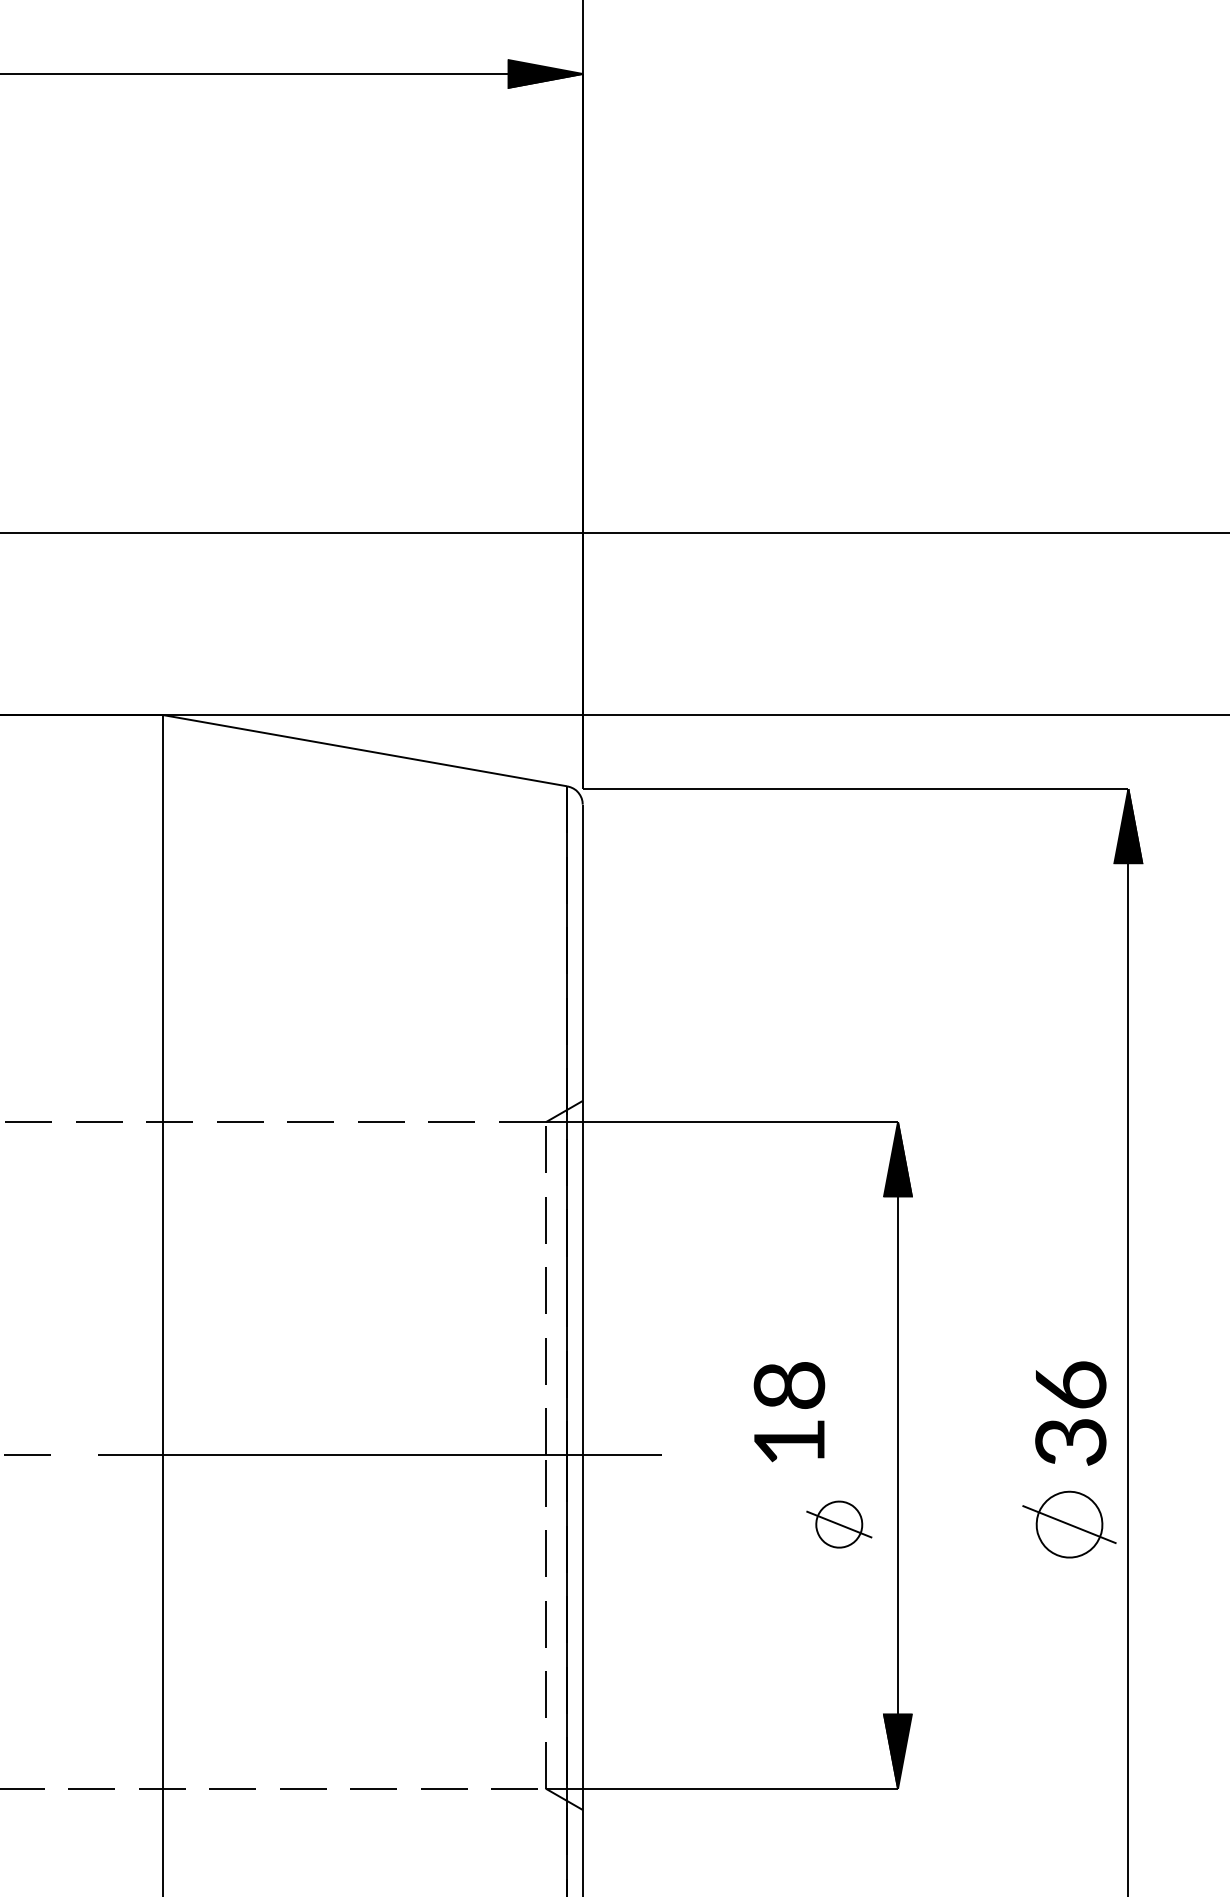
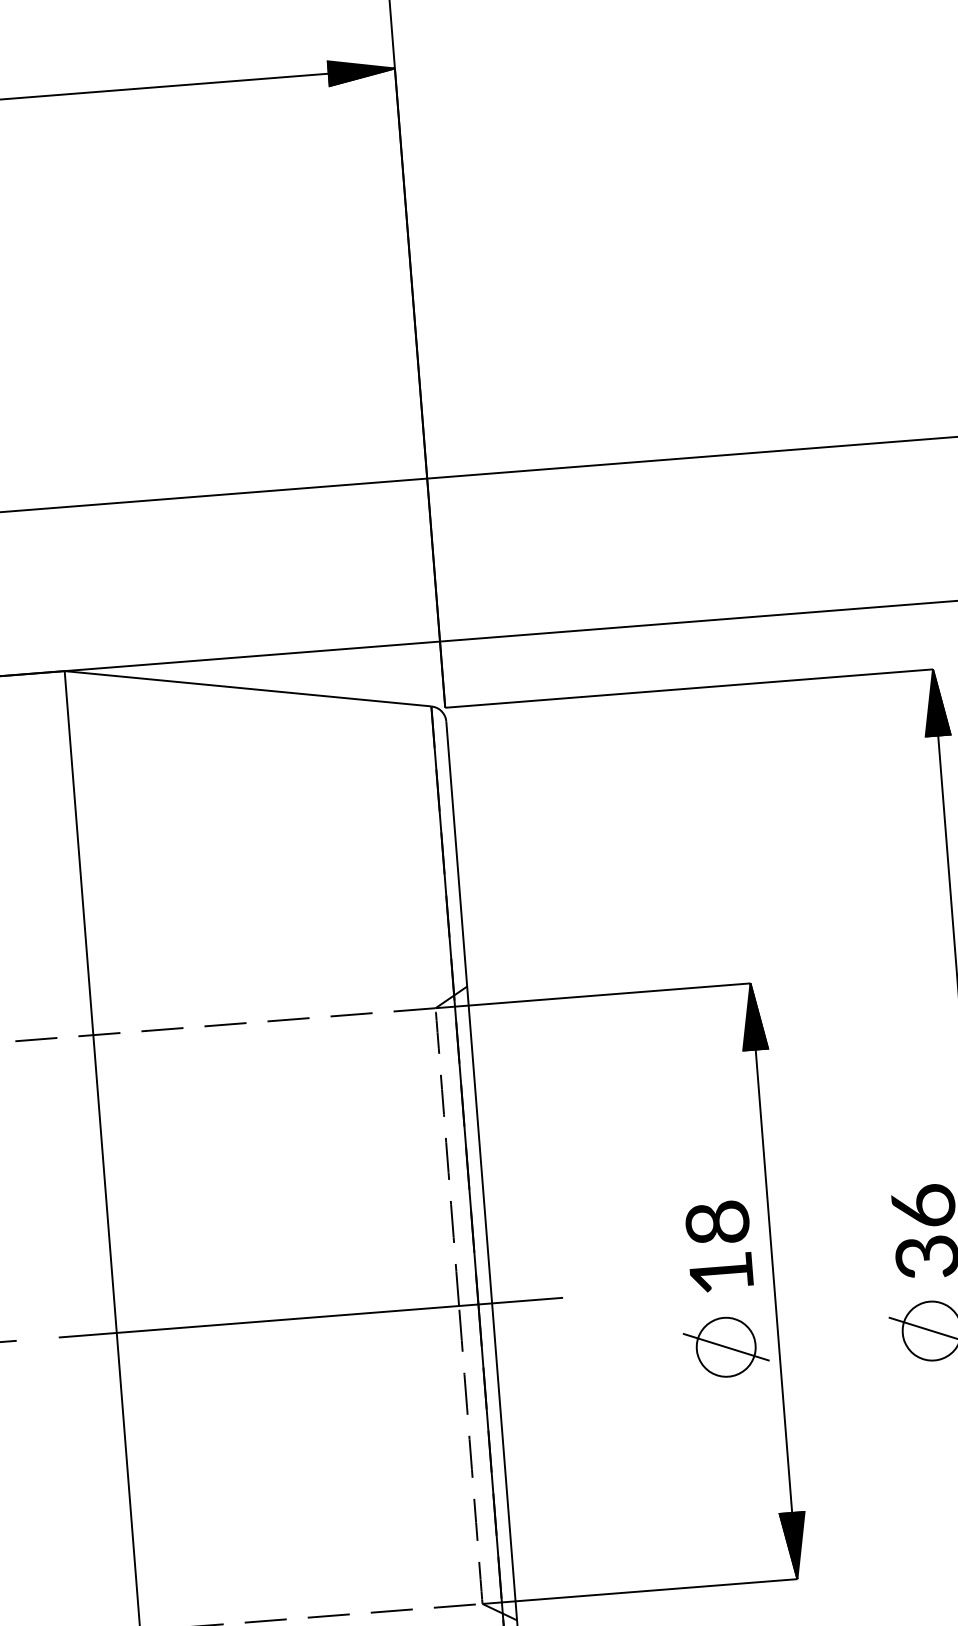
text: (789, 1412) -> (719, 1246), moved
part: (839, 1524) -> (726, 1347), size x1.43

